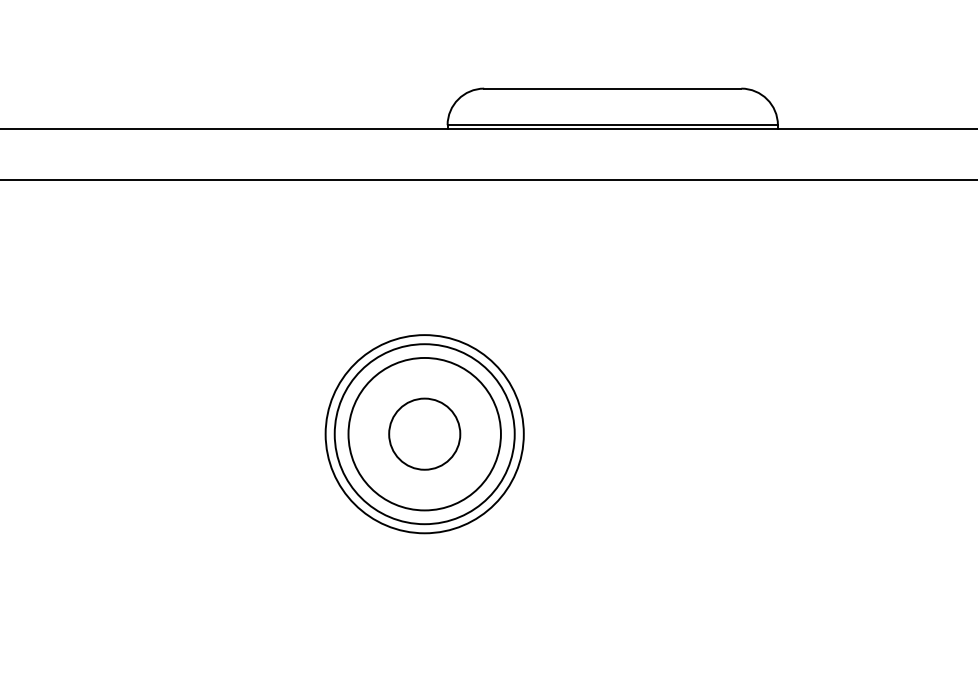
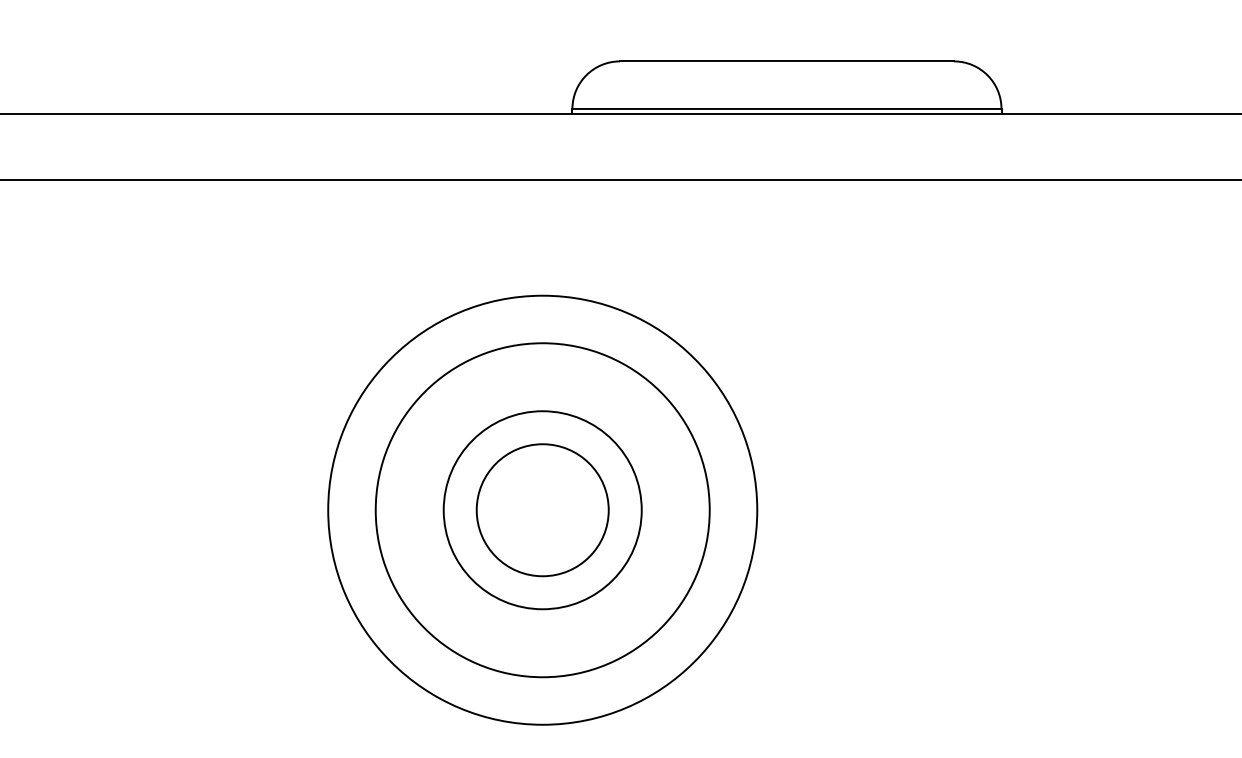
circle: (424, 433) -> (542, 509), size x1.43
circle: (424, 434) -> (542, 510), size x1.43
circle: (424, 434) -> (542, 510), size x1.67

